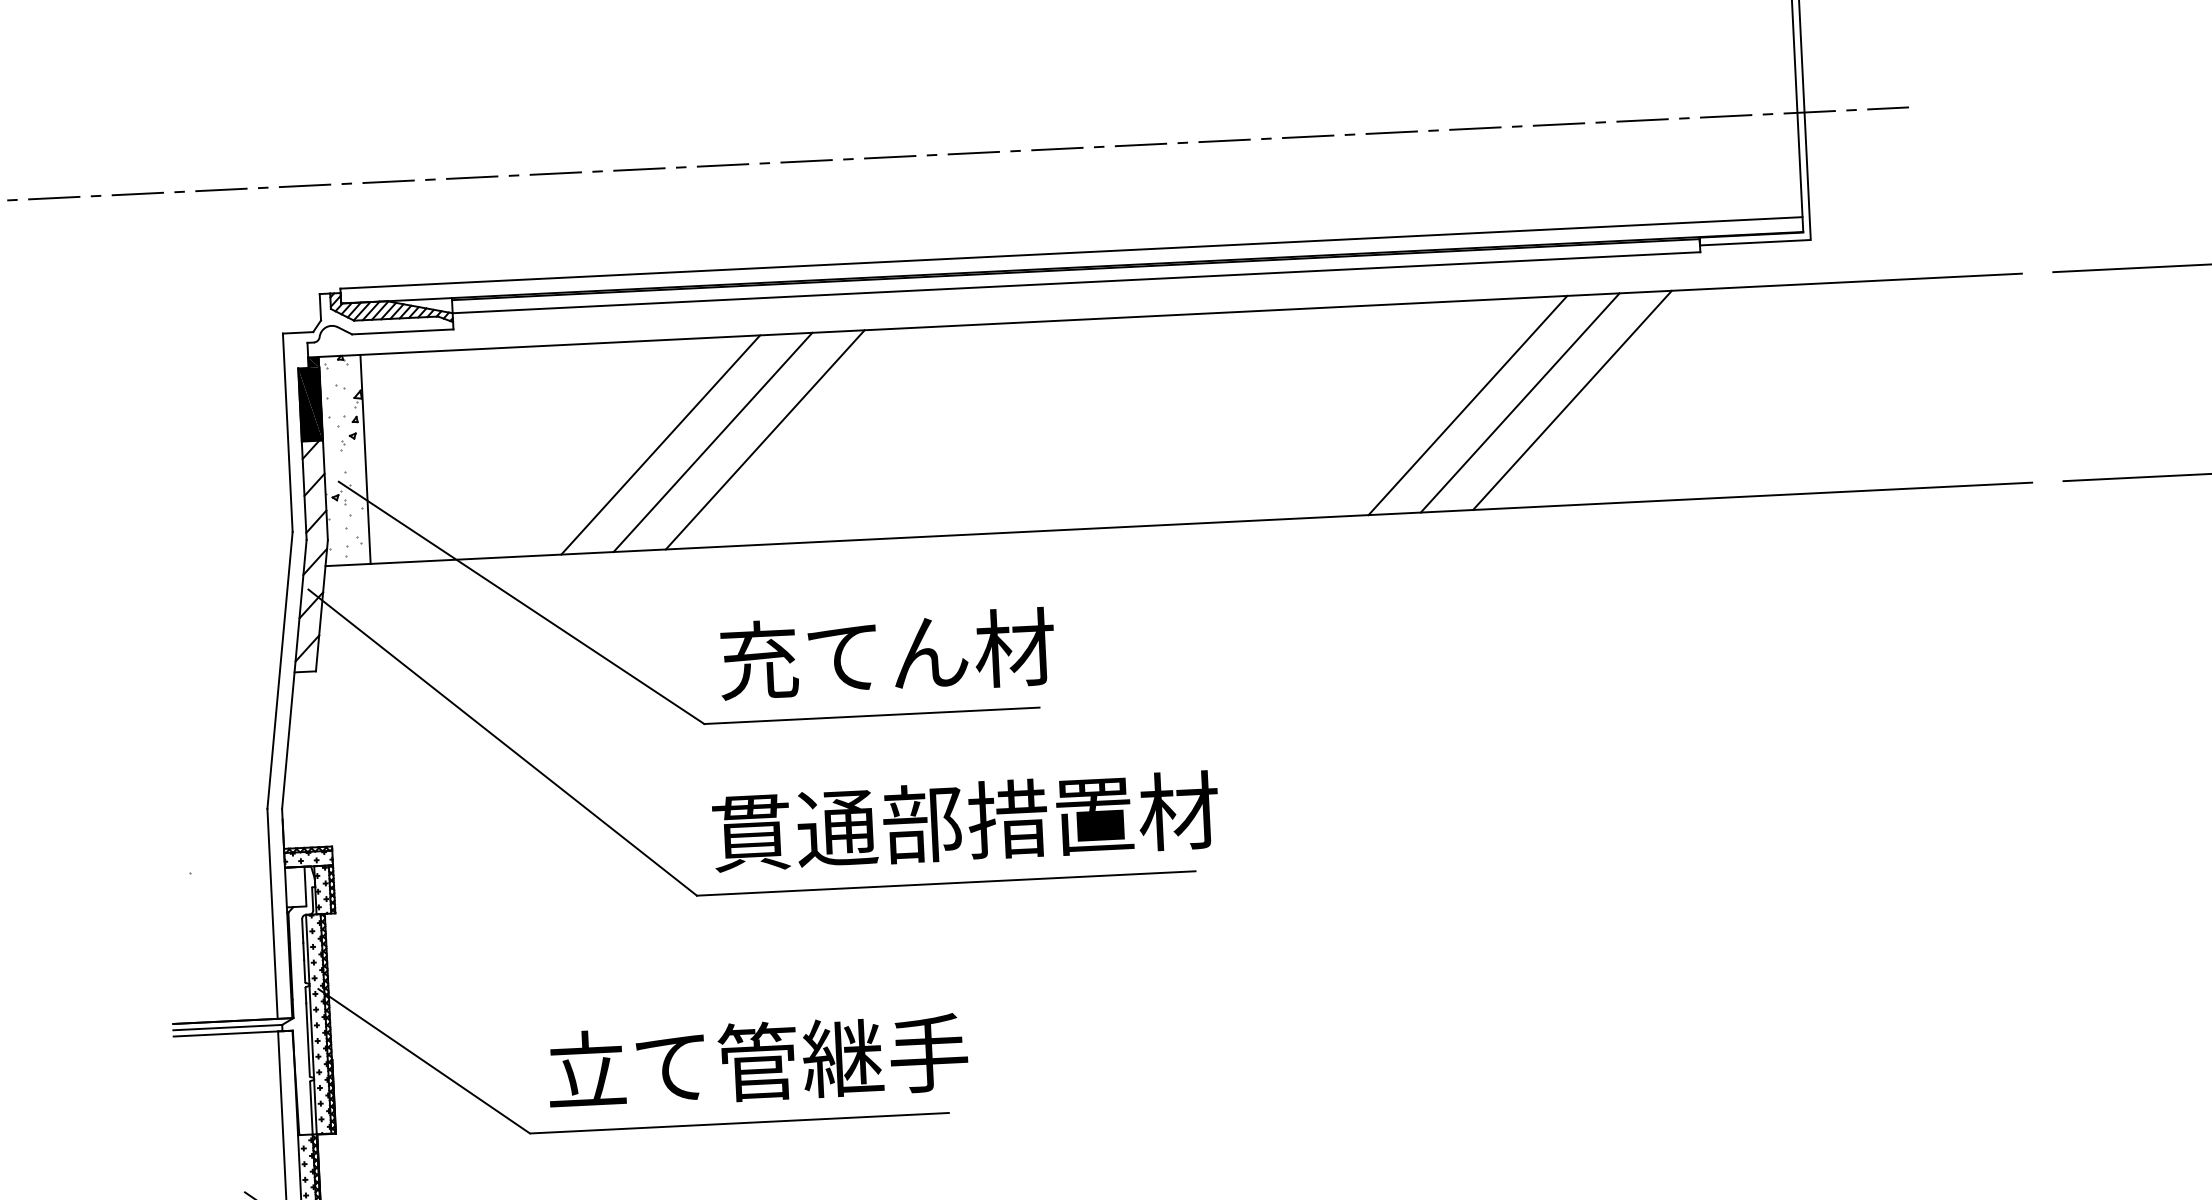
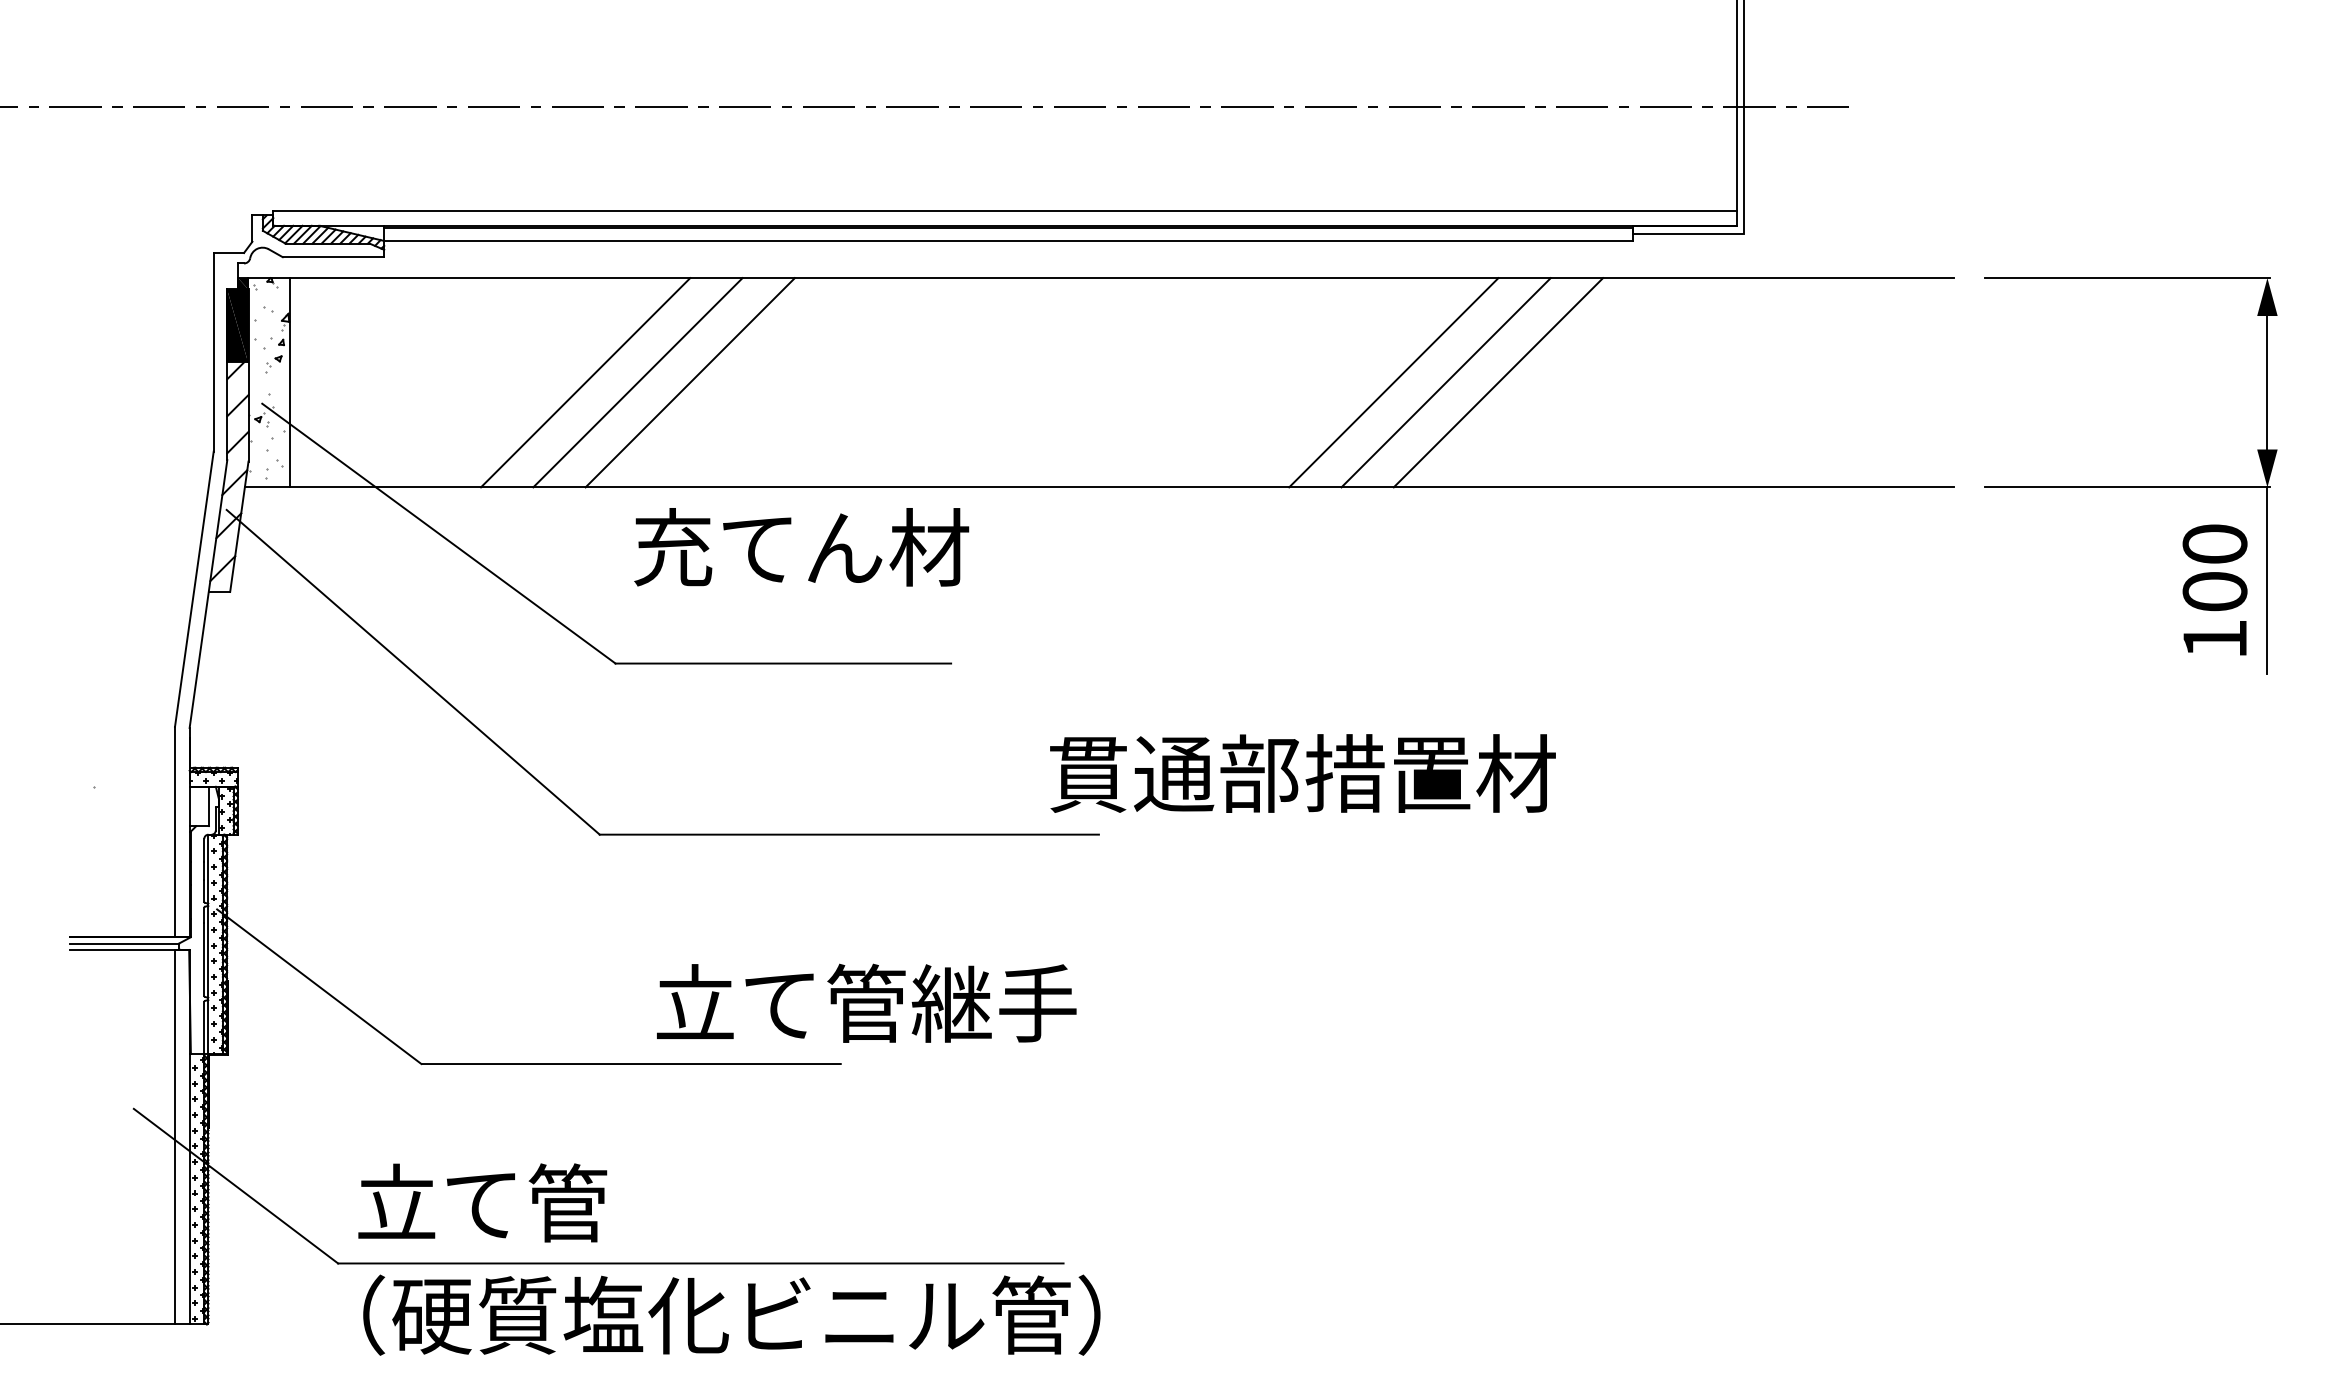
text: (887, 653) -> (801, 547), moved
text: (965, 821) -> (1302, 773), moved
text: (757, 1060) -> (866, 1002), moved

